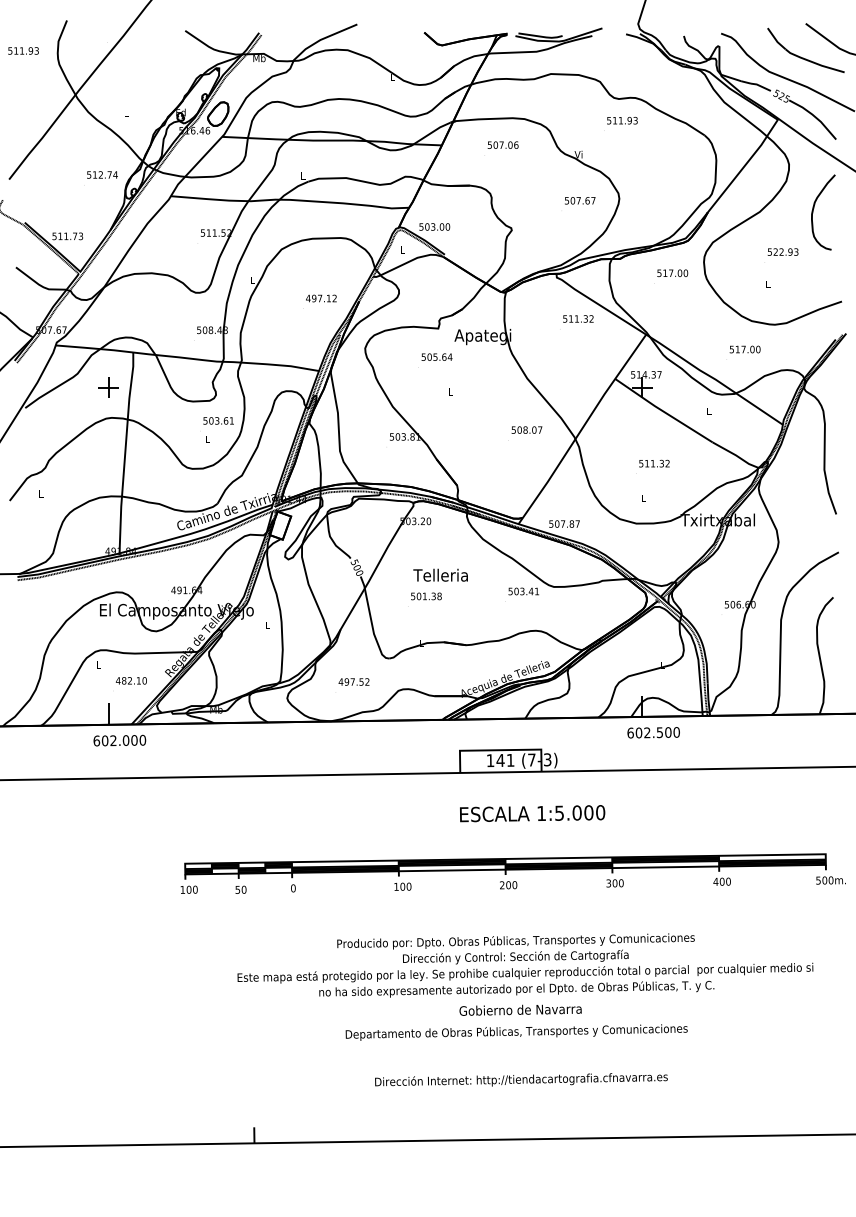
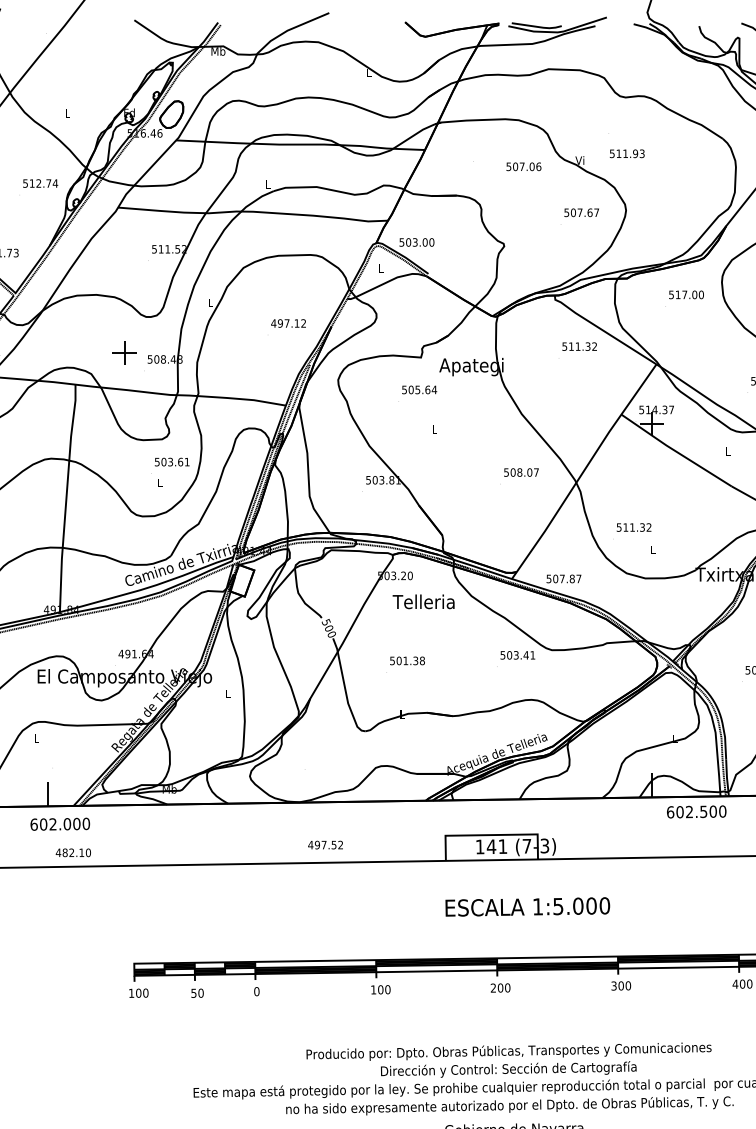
text: (622, 120) -> (627, 153), moved
text: (502, 144) -> (523, 166), moved
part: (108, 387) -> (124, 352), moved
text: (652, 466) -> (631, 530), moved
text: (440, 574) -> (423, 600), moved
text: (131, 680) -> (73, 852), moved
text: (353, 681) -> (324, 844), moved
text: (653, 732) -> (696, 811), moved

